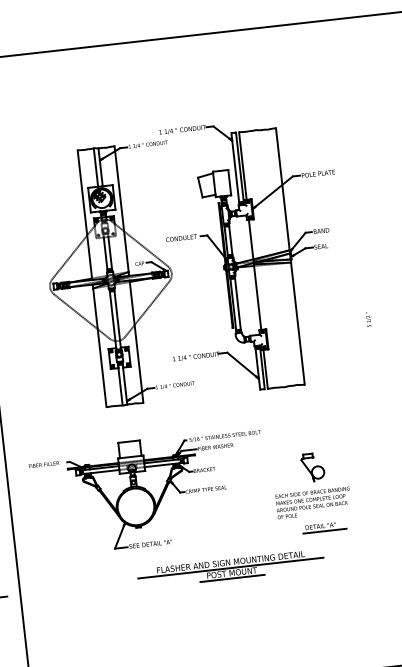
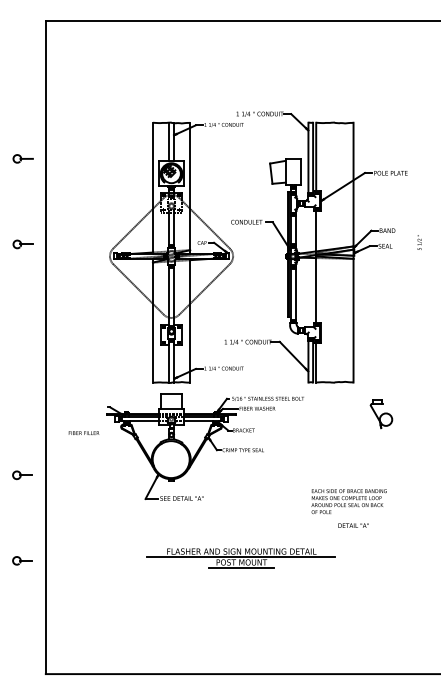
text: (368, 319) -> (419, 242), moved
part: (313, 467) -> (381, 414), moved
part: (167, 490) -> (204, 446), moved
line: (325, 531) -> (357, 531), removed
part: (230, 569) -> (240, 558), moved

